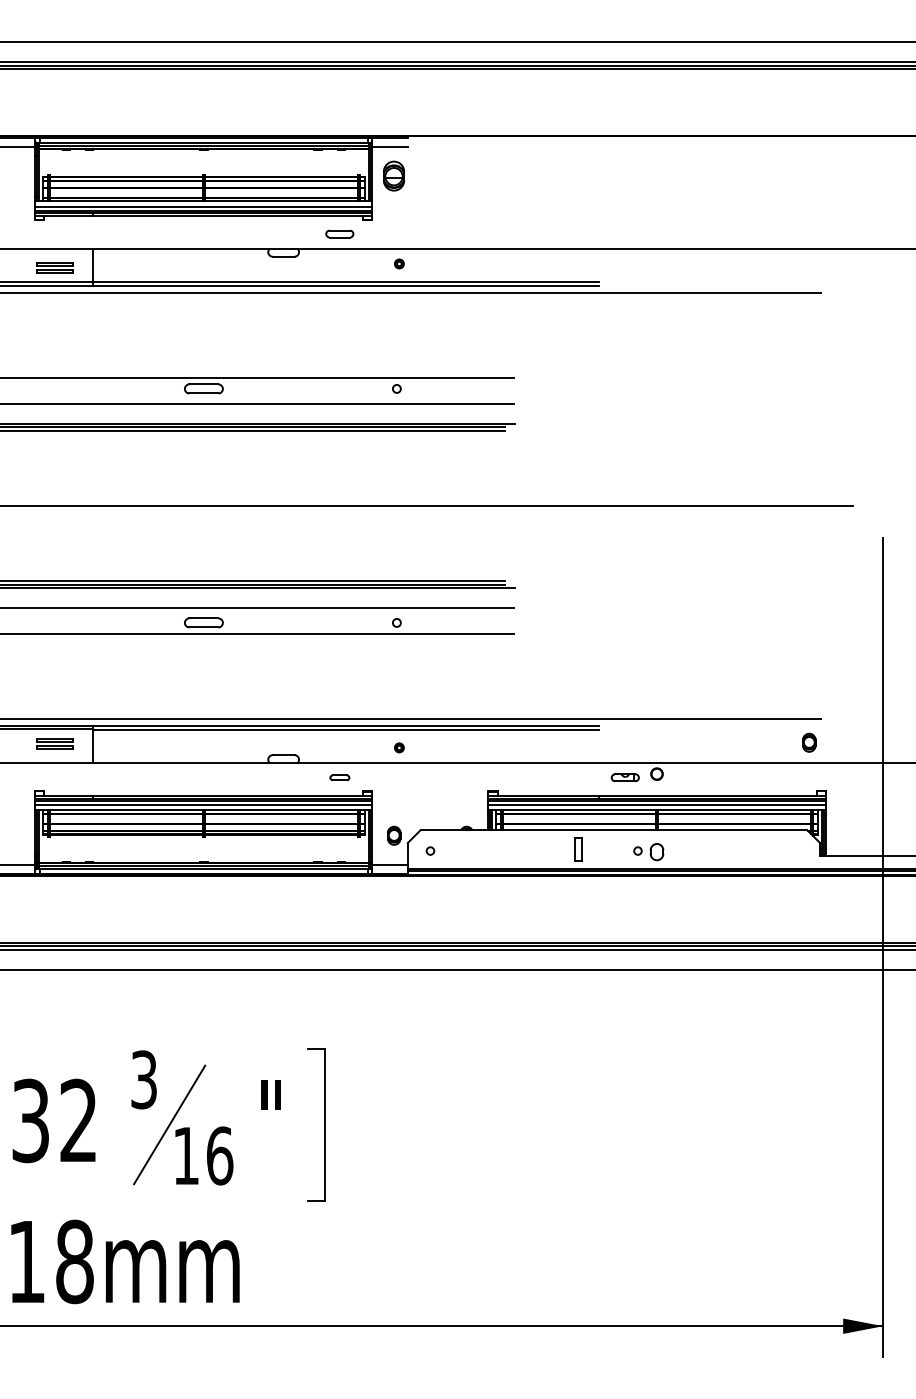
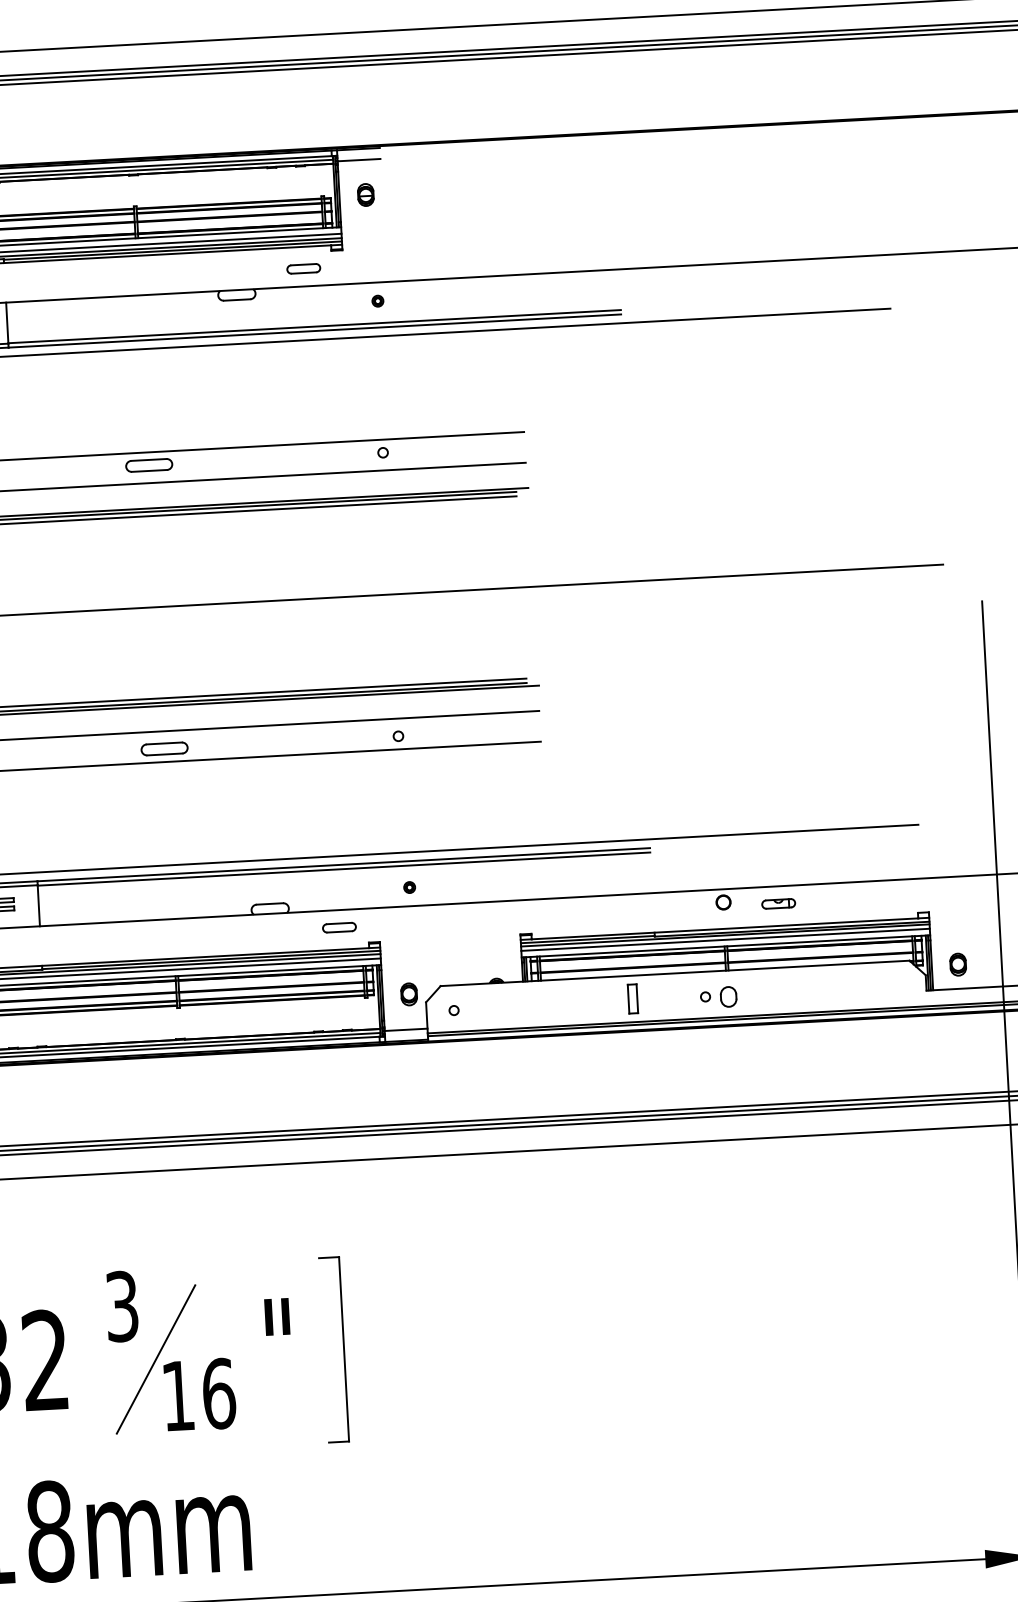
part: (394, 175) -> (366, 194), size x0.62
part: (809, 742) -> (958, 964), moved
part: (339, 777) -> (339, 927), size x1.43
part: (624, 777) -> (777, 903), moved

